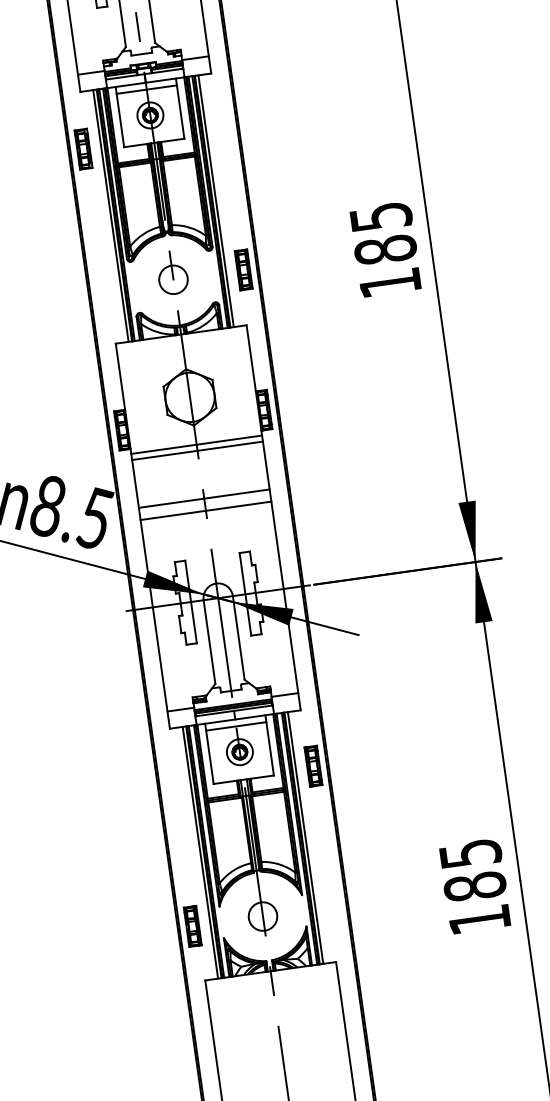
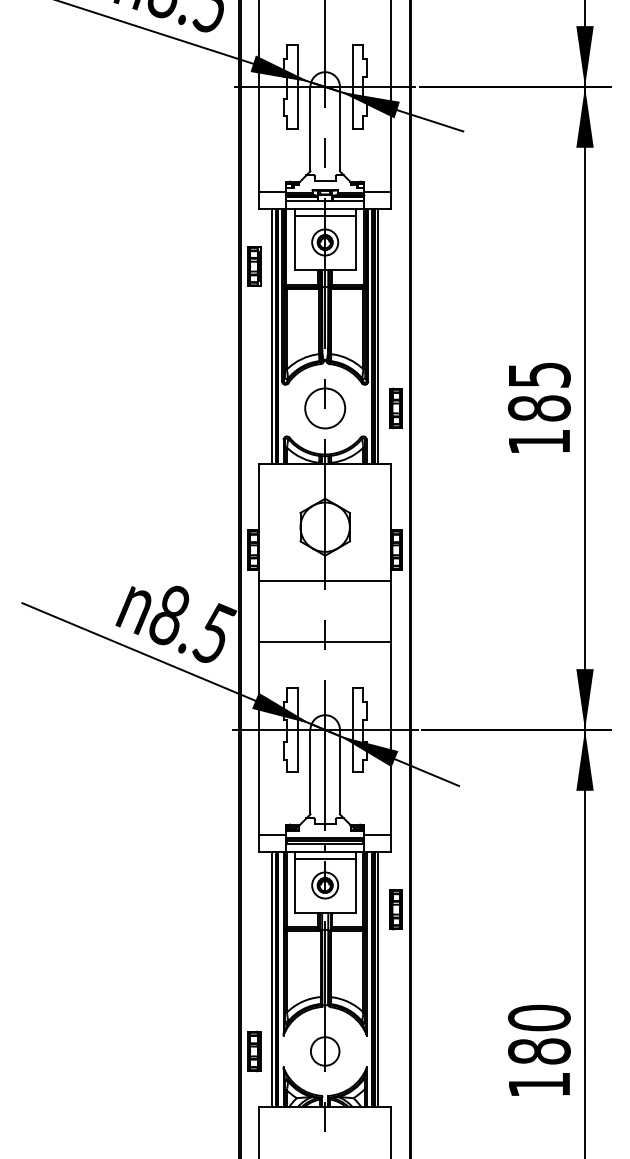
circle: (172, 279) -> (324, 408), size x1.4
line: (197, 445) -> (325, 575), removed
line: (204, 498) -> (325, 629), removed
text: (470, 853) -> (539, 1017), 185 -> 180

